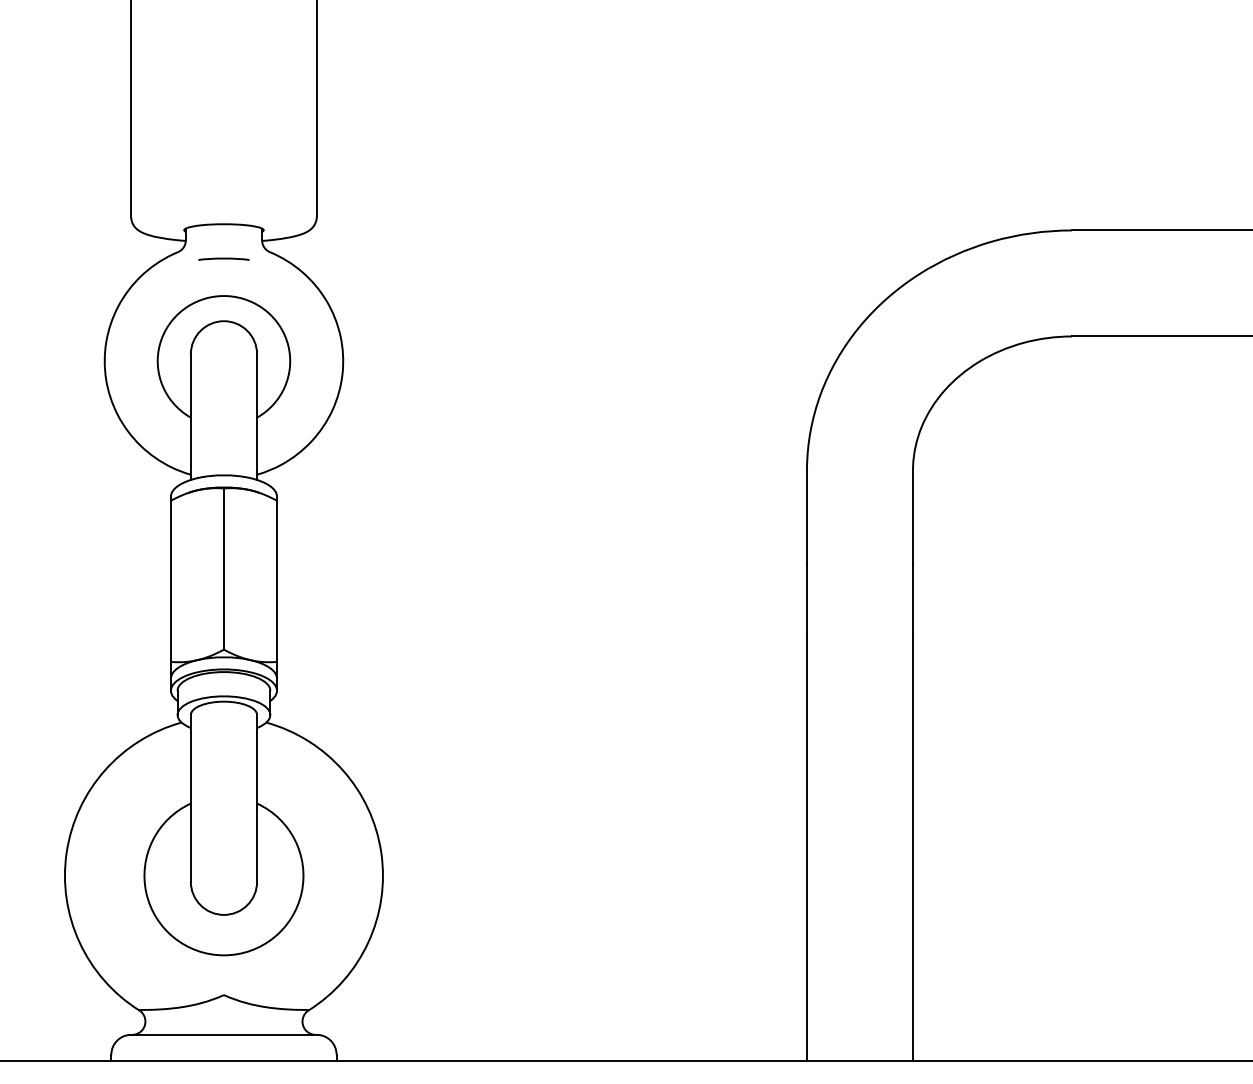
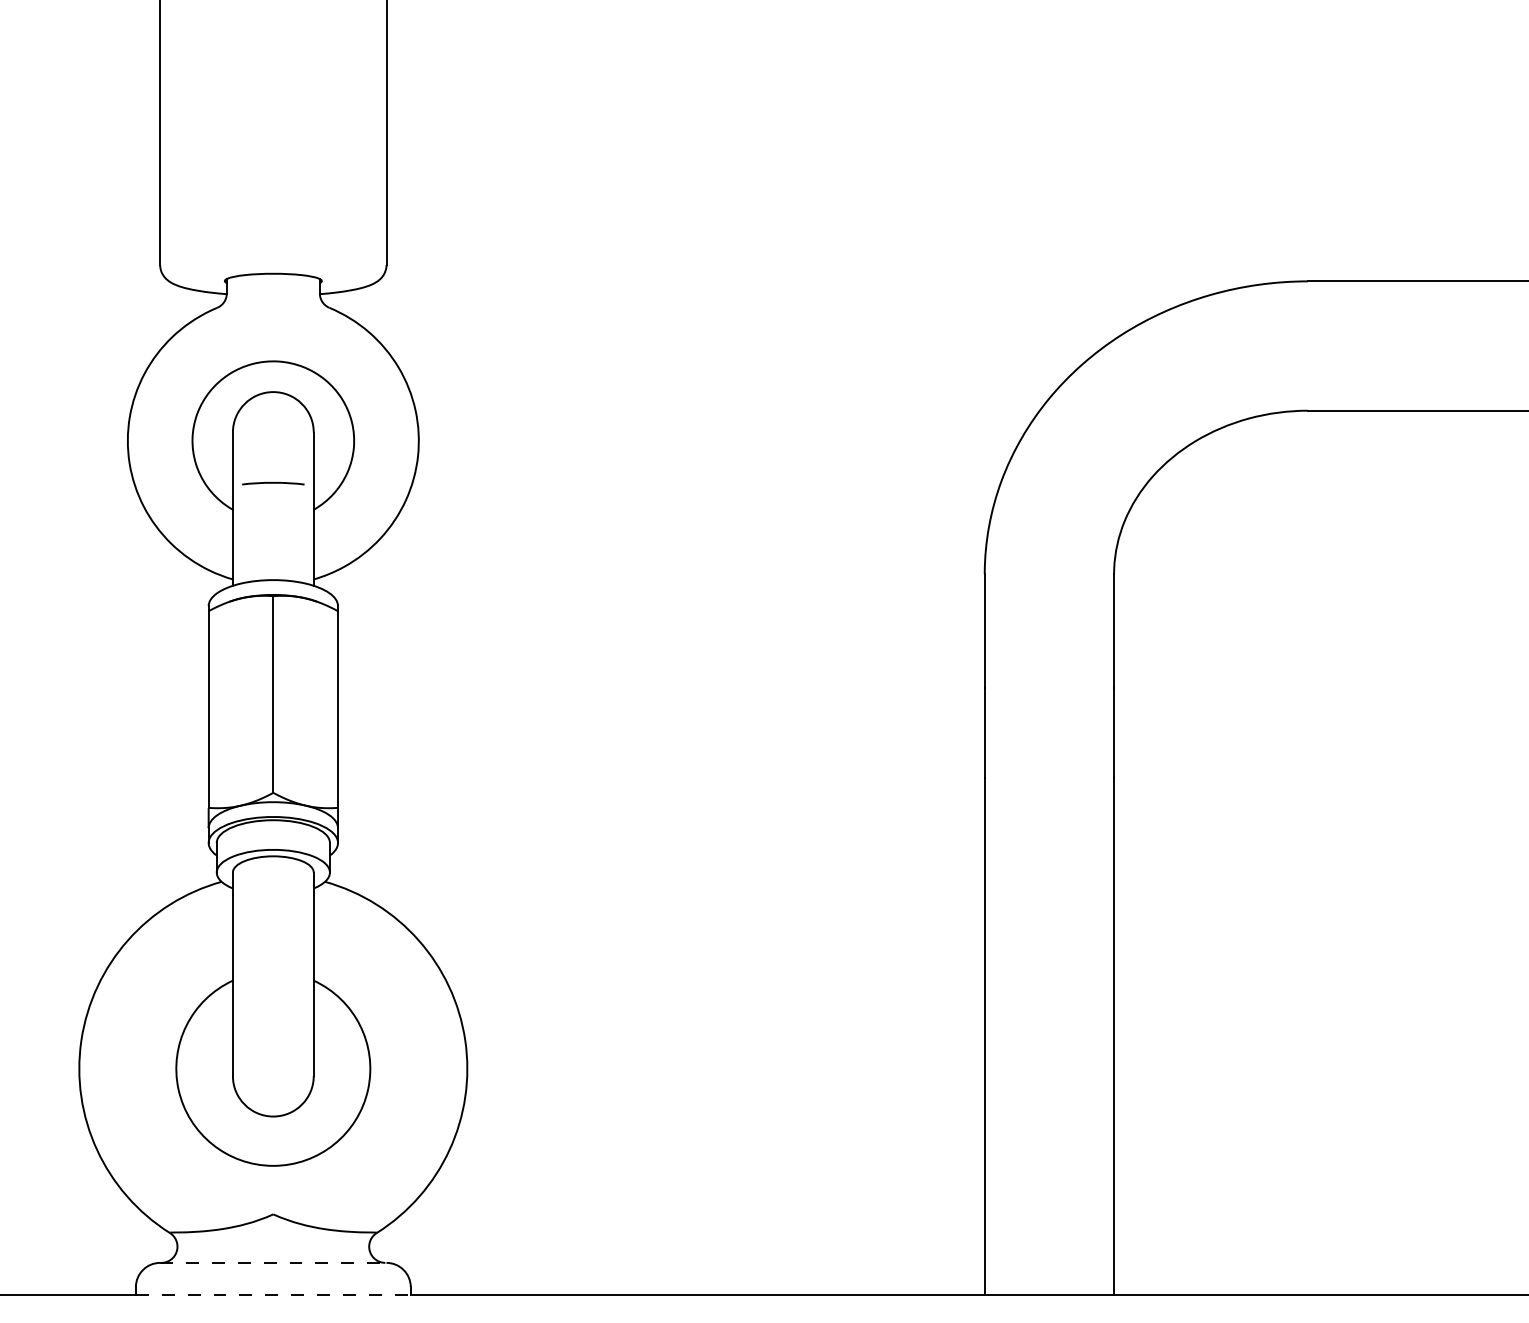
line: (223, 258) -> (272, 482), moved
line: (223, 1034) -> (272, 1262), solid -> dashed
line: (223, 1061) -> (272, 1295), solid -> dashed

